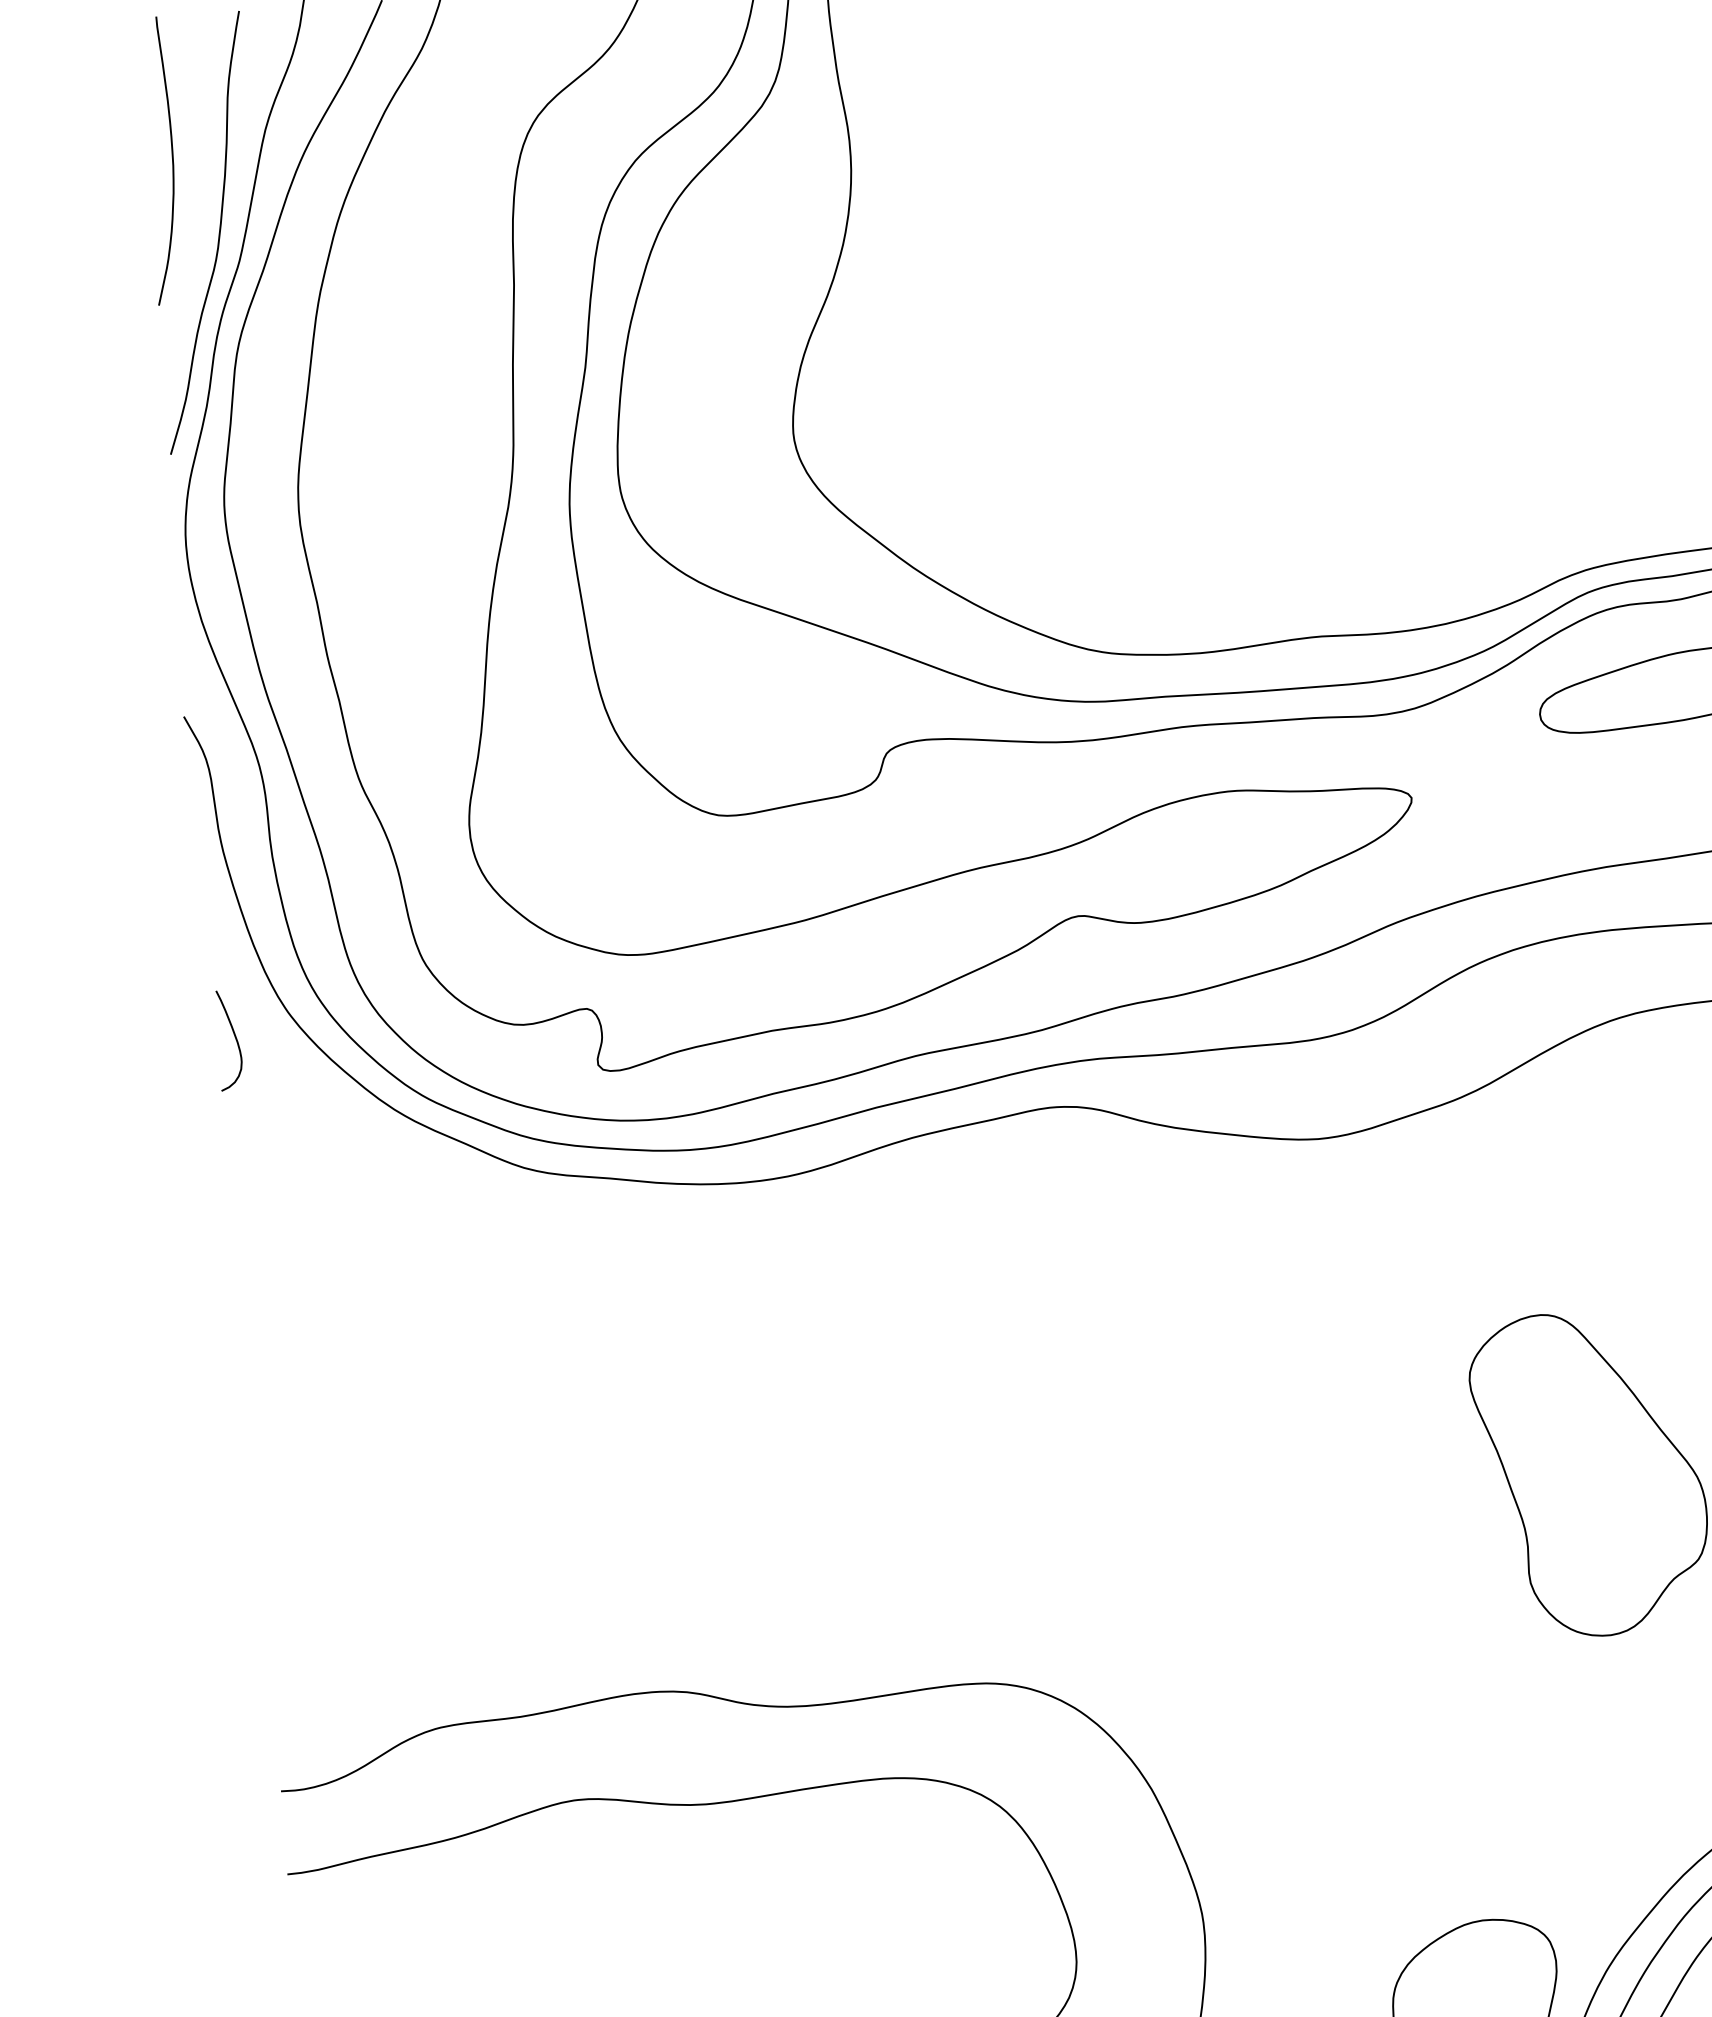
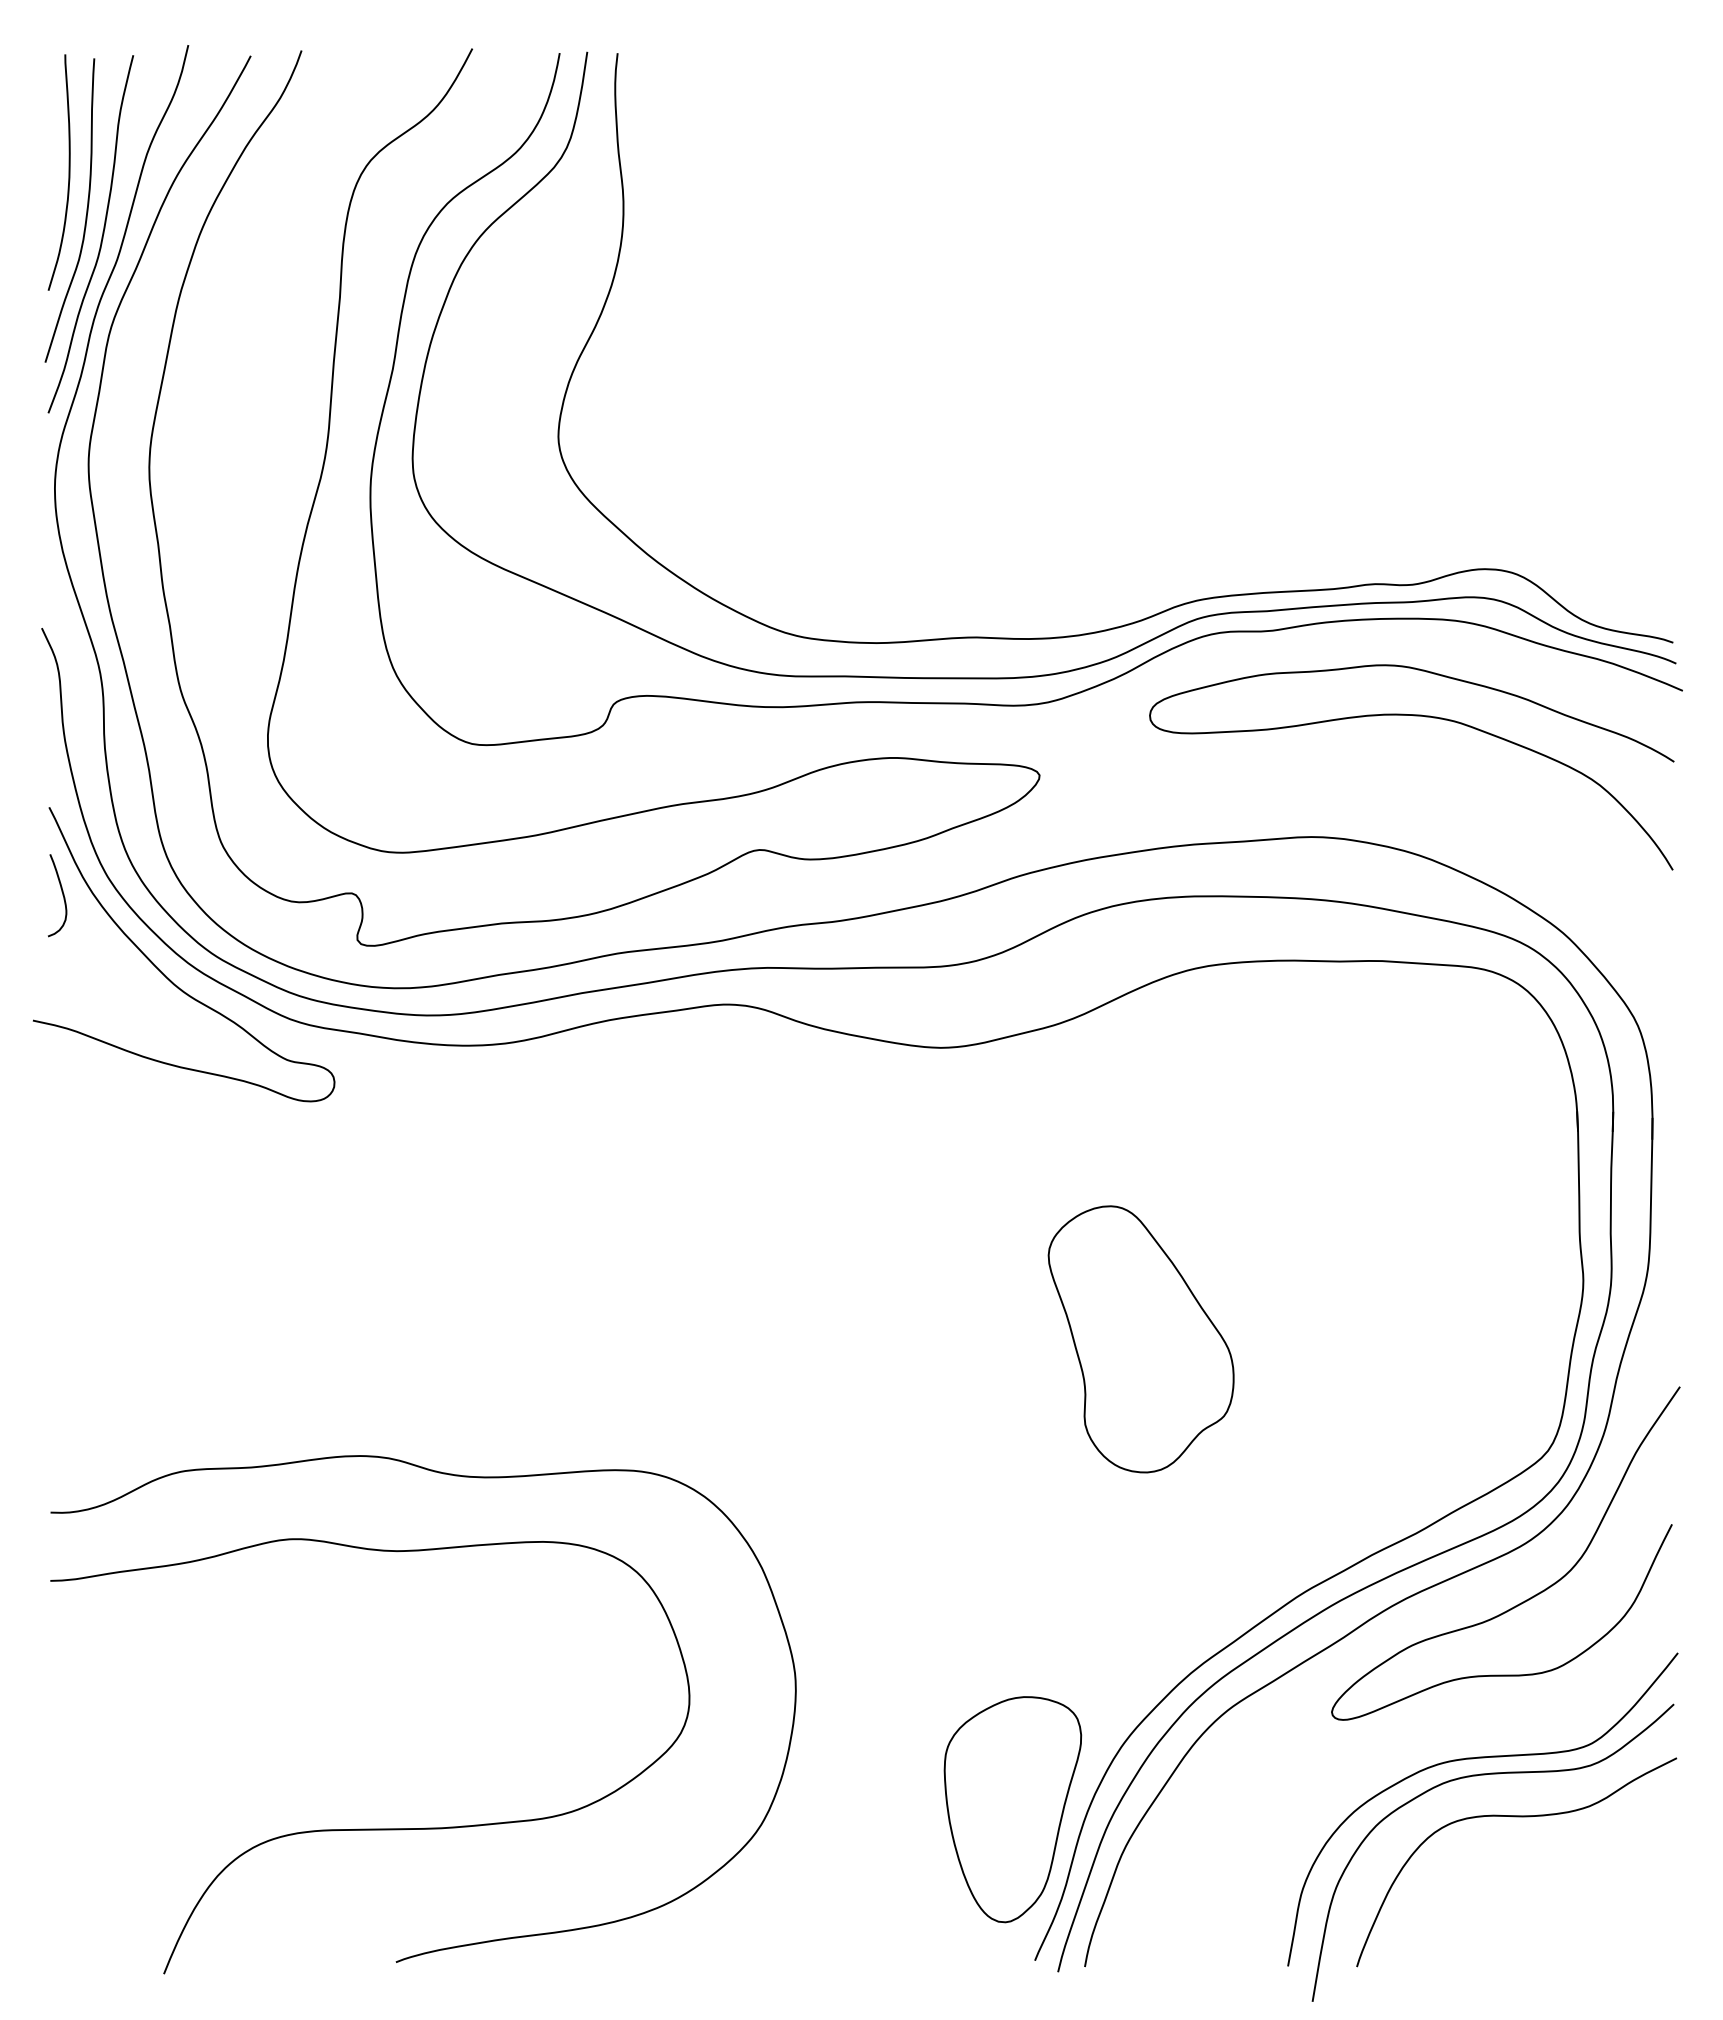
curve: (197, 204) -> (86, 210), added
curve: (372, 1129) -> (168, 977), added

